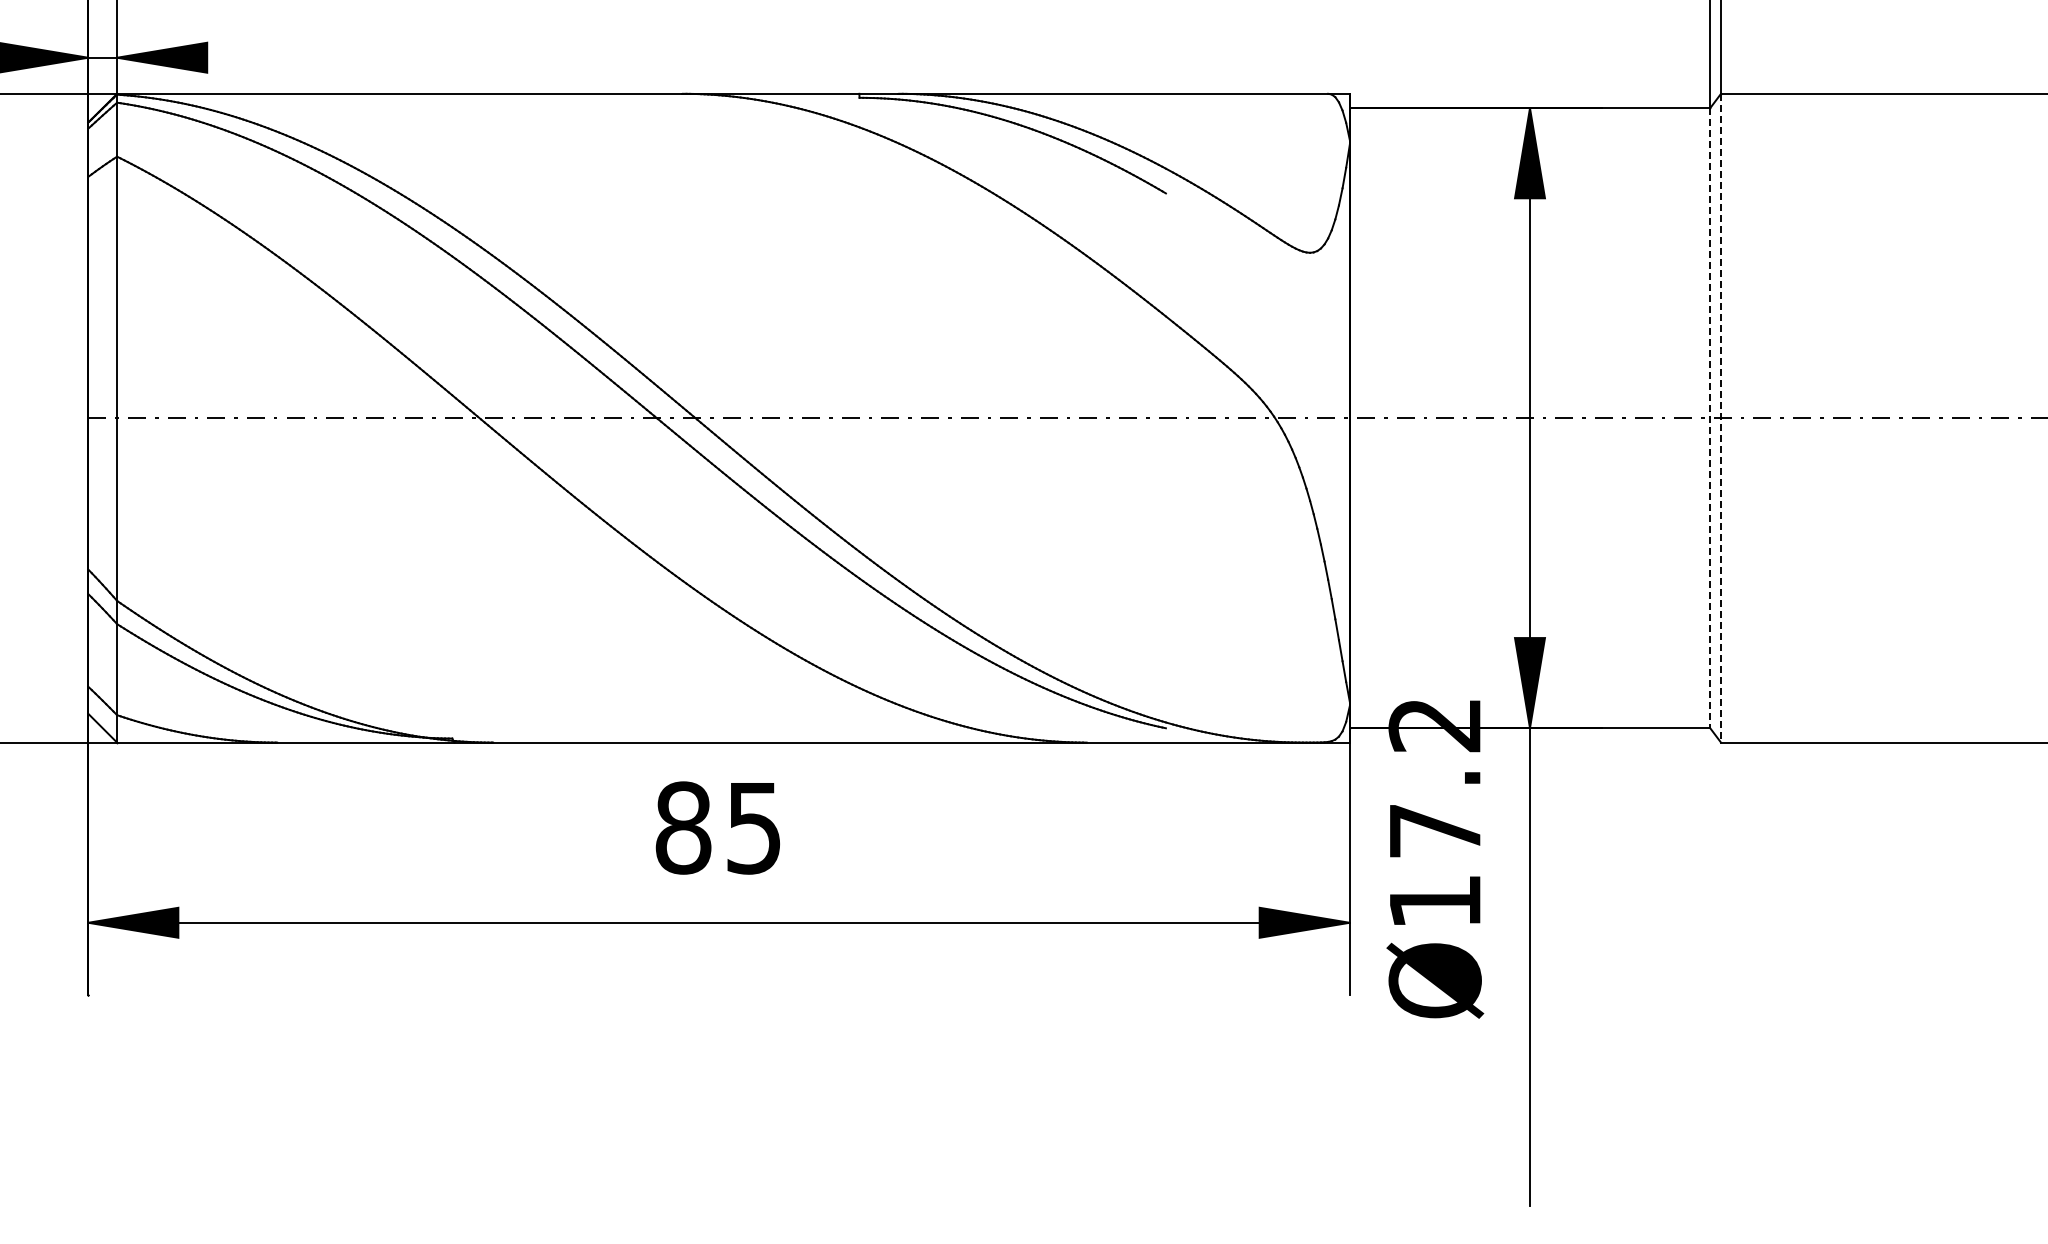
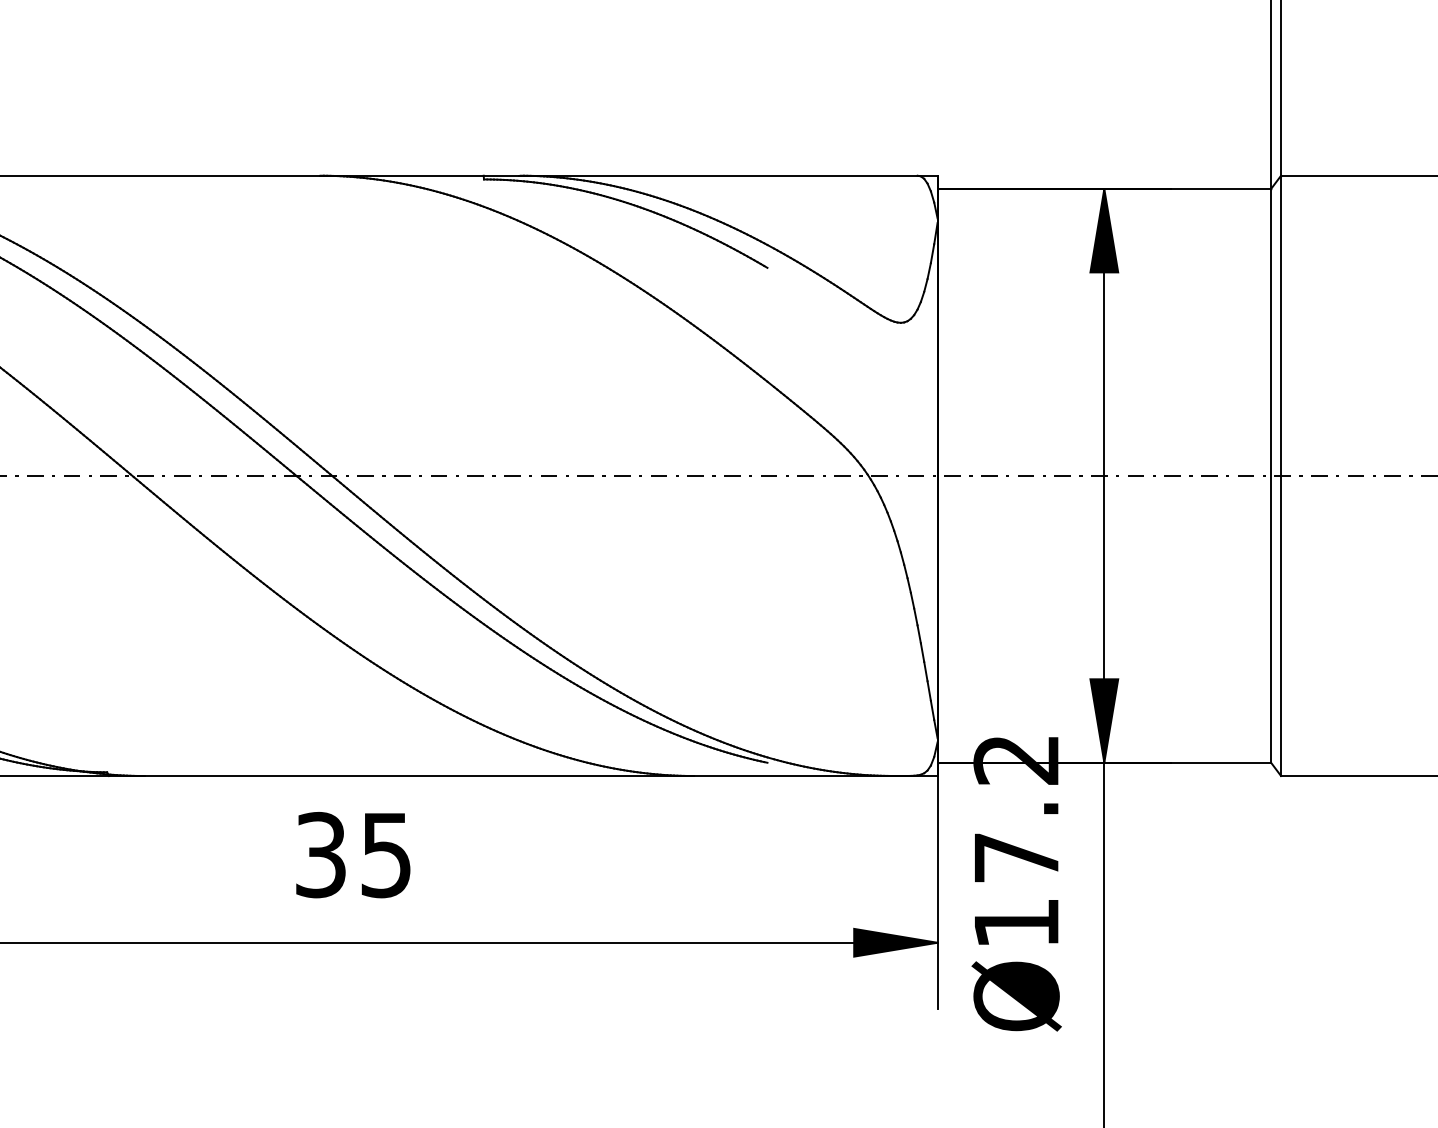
line: (1710, 418) -> (1271, 476), dashed -> solid
line: (1721, 418) -> (1281, 476), dashed -> solid
text: (683, 827) -> (321, 854), 85 -> 35

